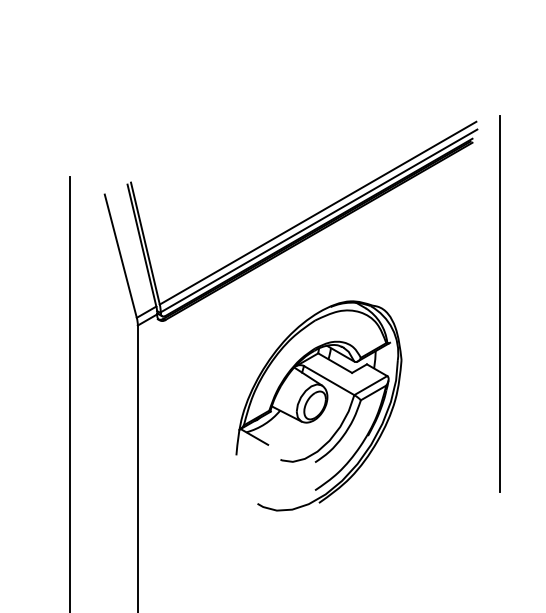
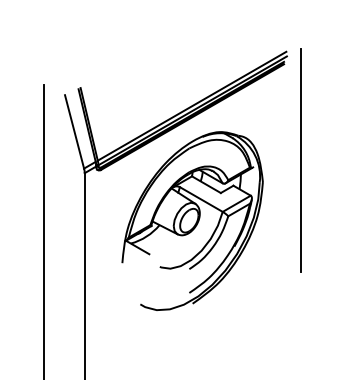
part: (318, 404) -> (192, 220), size x1.43

